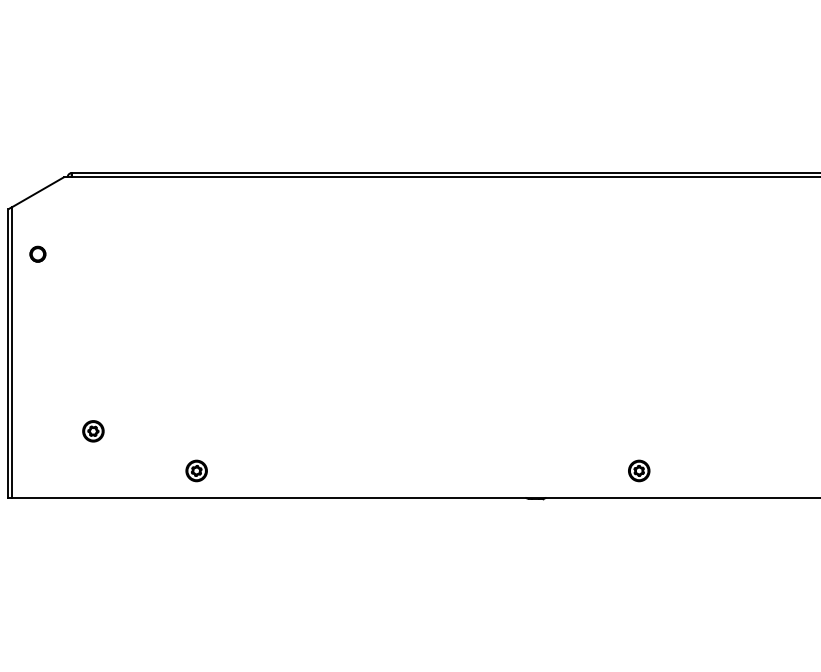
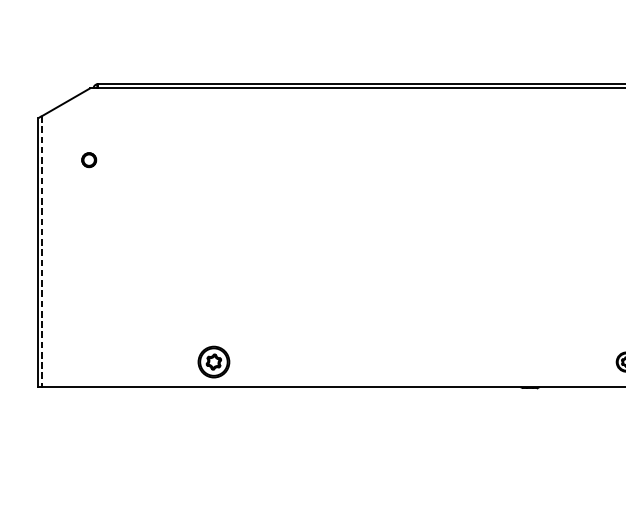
circle: (37, 253) -> (88, 159), moved
line: (12, 352) -> (42, 251), solid -> dashed
part: (93, 431) -> (117, 325), removed
part: (196, 470) -> (213, 361), size x1.6

